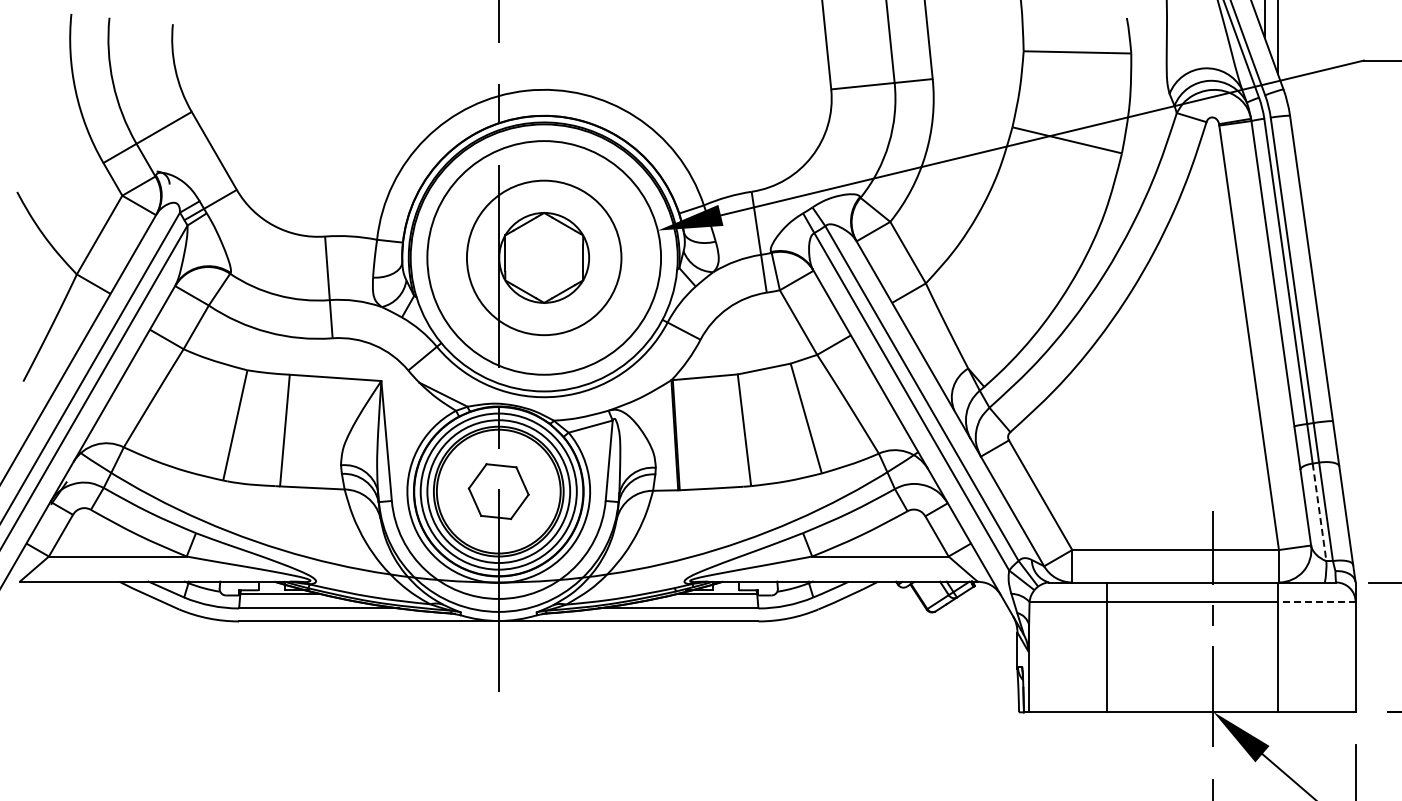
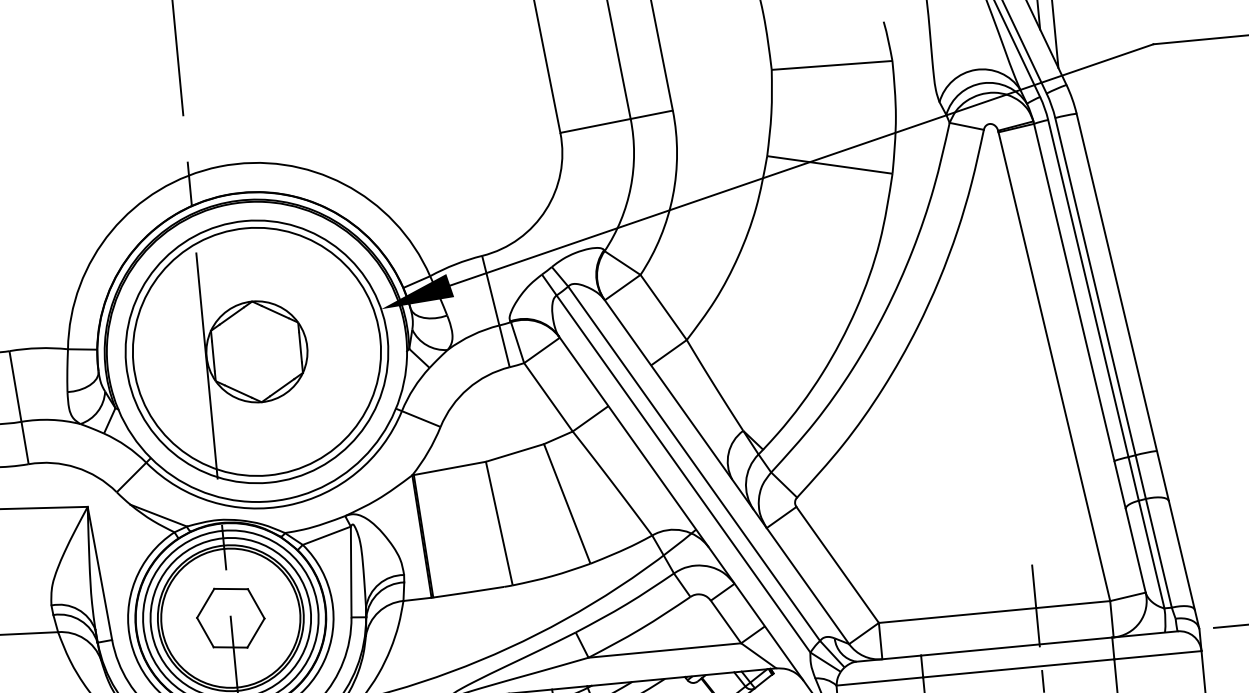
circle: (543, 257) -> (256, 351), size x1.43
line: (1319, 512) -> (1151, 554), dashed -> solid
line: (1316, 601) -> (1157, 654), dashed -> solid

